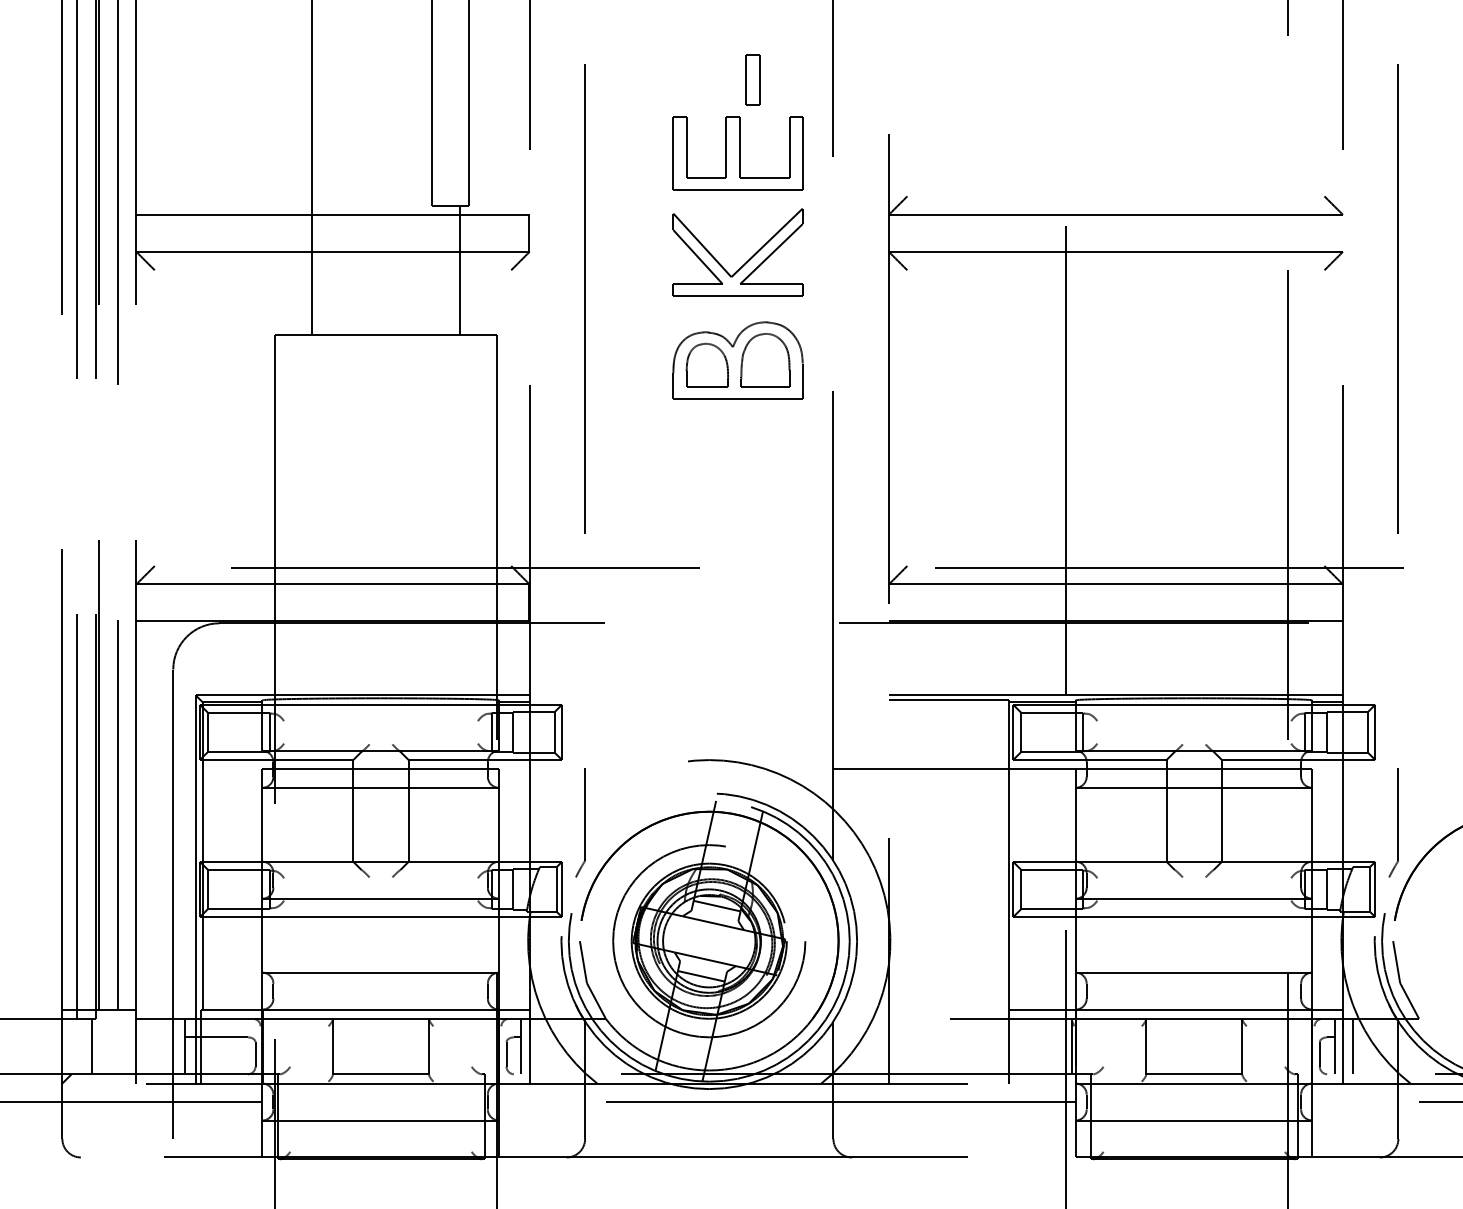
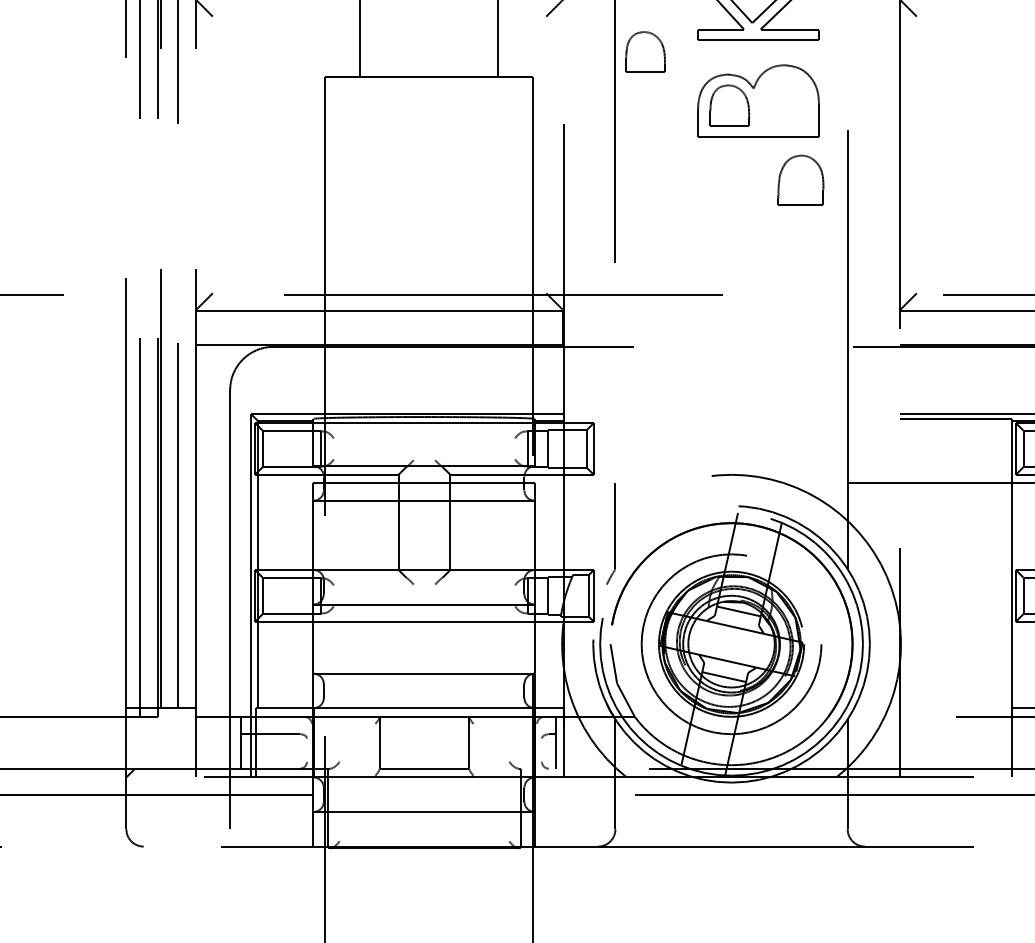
part: (616, 307) -> (644, 51), added
part: (765, 360) -> (801, 180), moved
line: (91, 1046) -> (153, 742), removed
line: (255, 1053) -> (307, 749), removed
line: (506, 1053) -> (541, 749), removed

